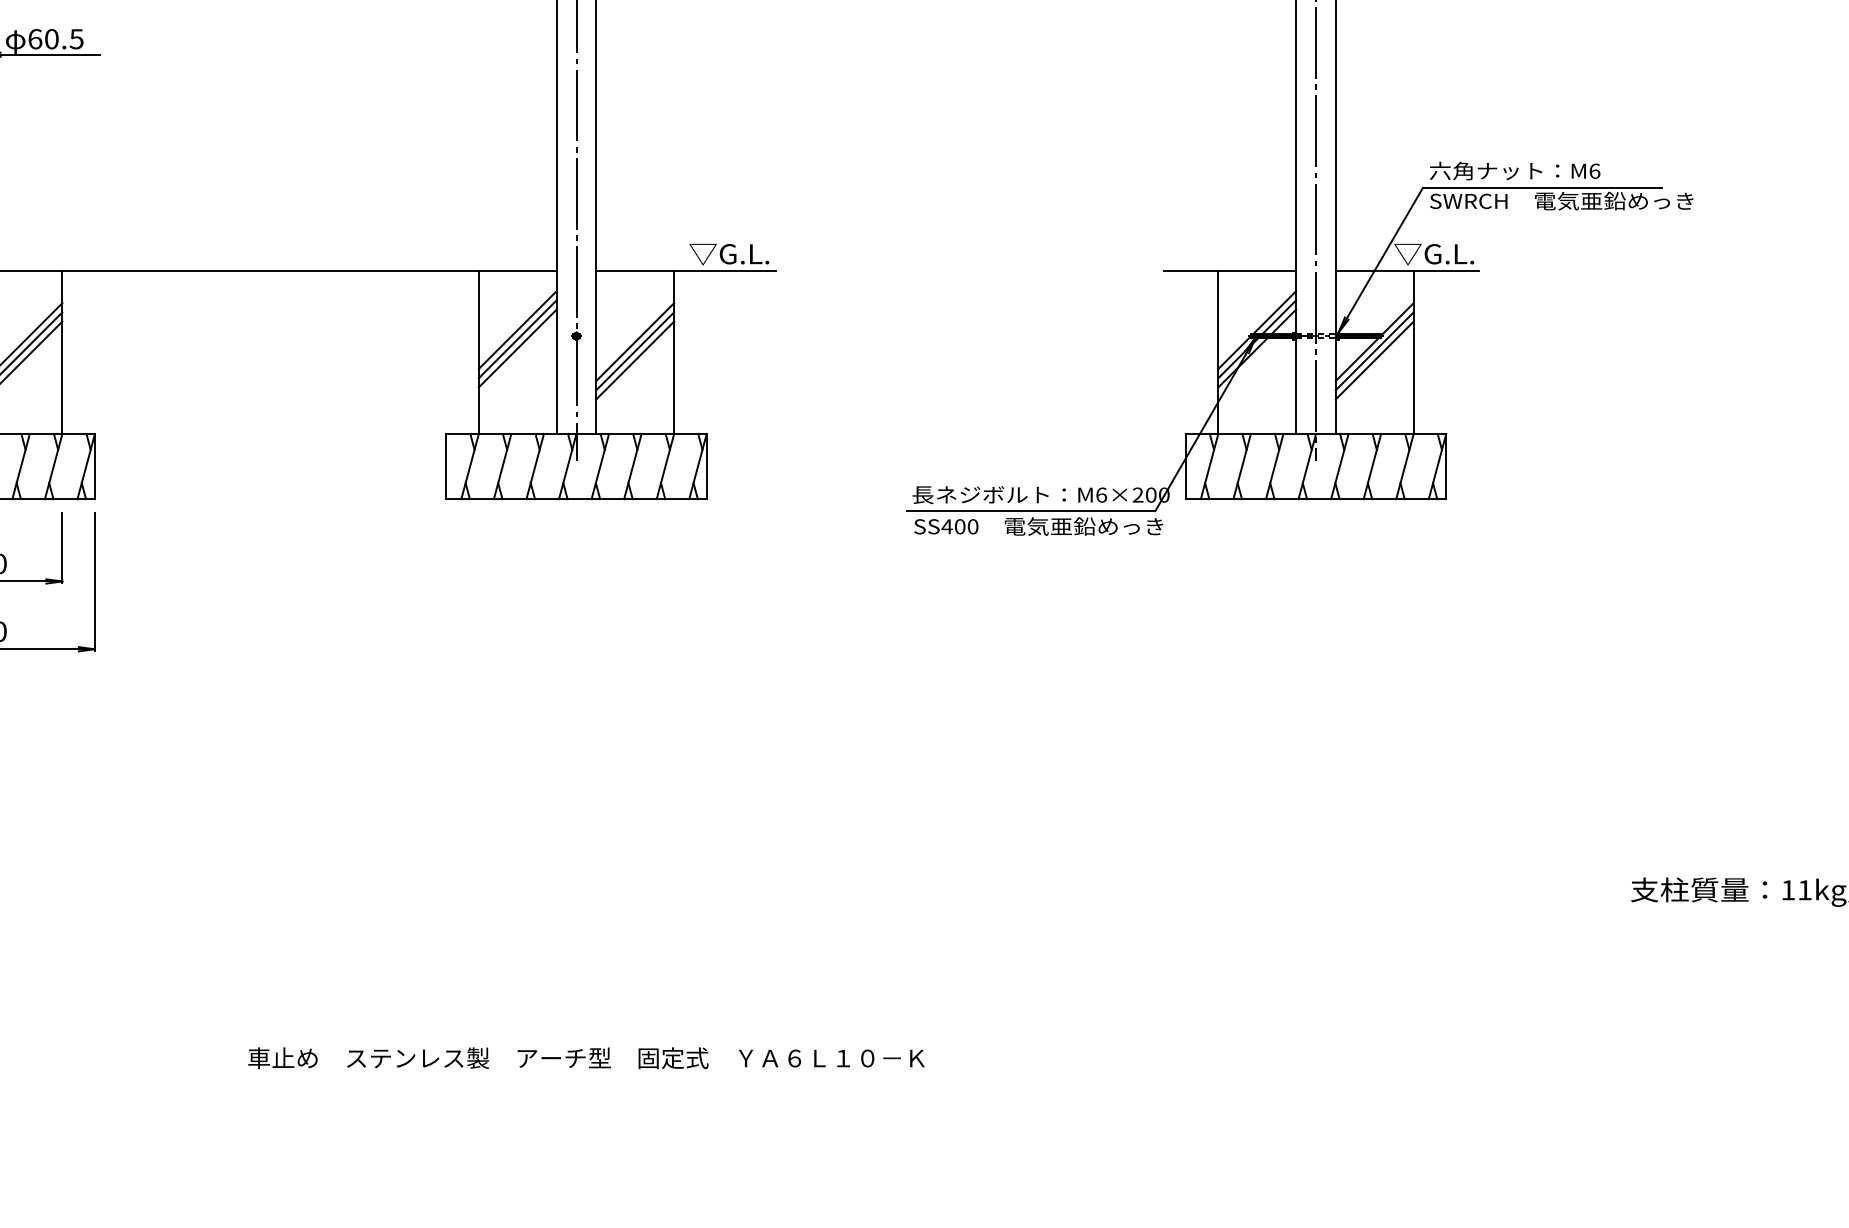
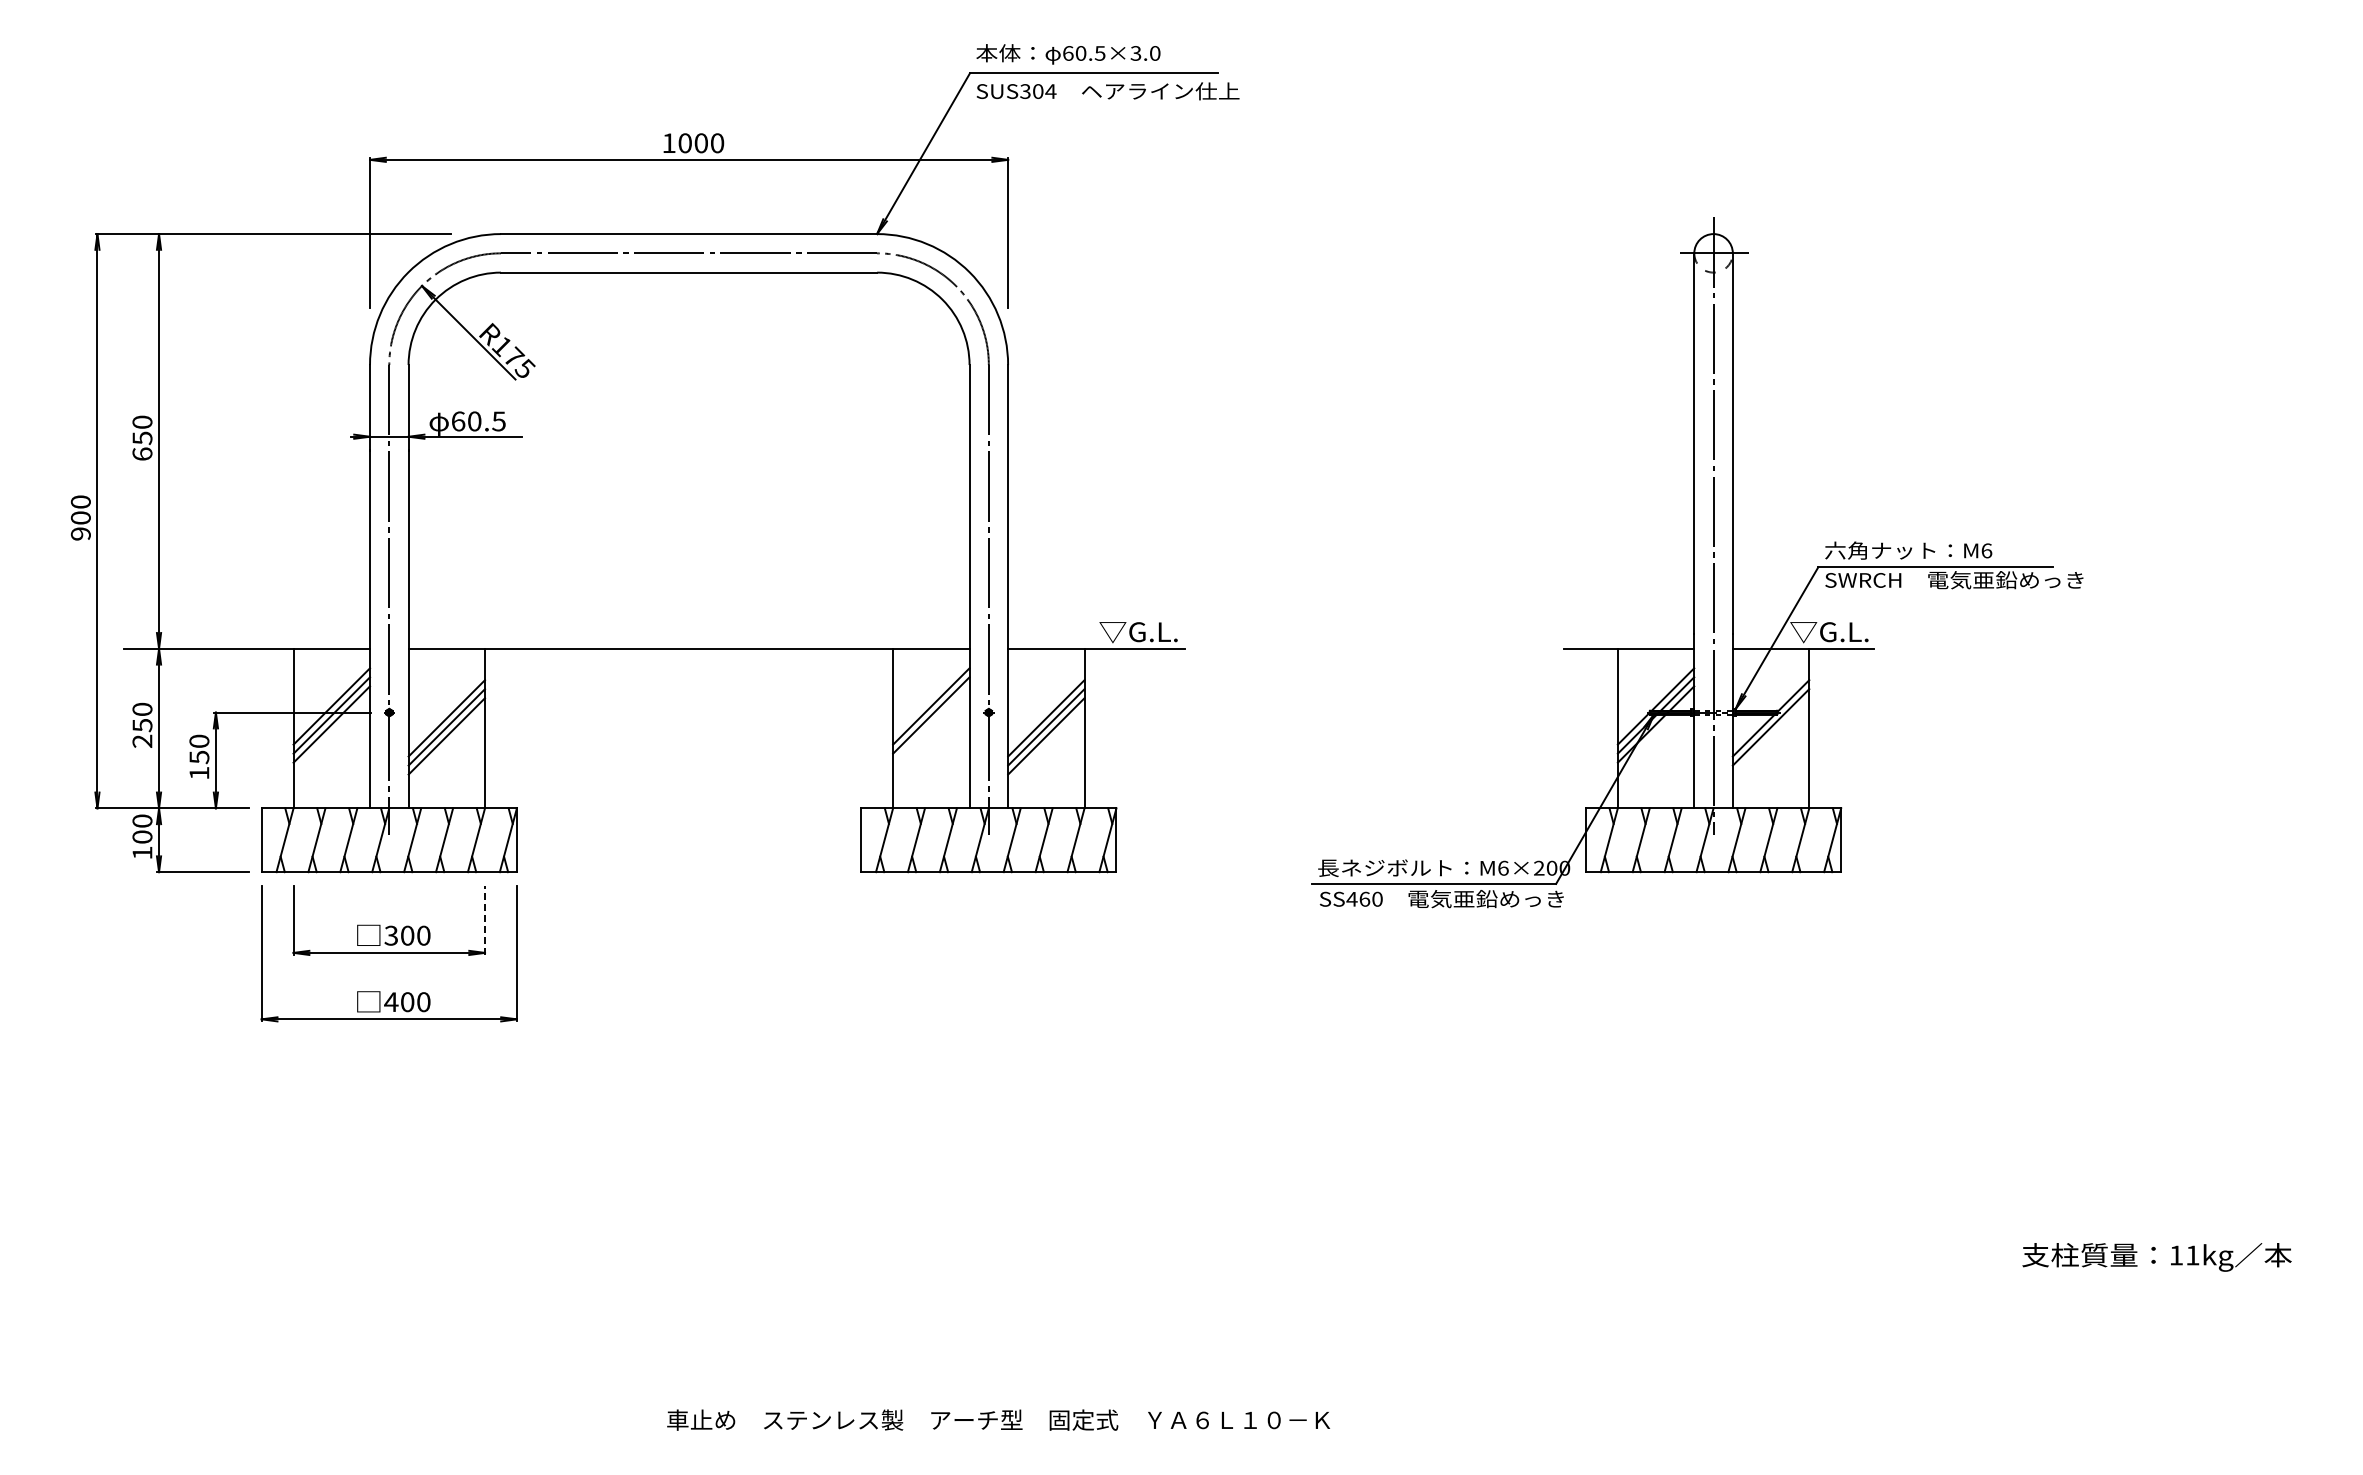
line: (517, 348) -> (931, 724), removed
line: (1374, 360) -> (1770, 736), removed
text: (959, 525) -> (1364, 898), SS400 -> SS460
line: (62, 547) -> (485, 919), solid -> dashed

